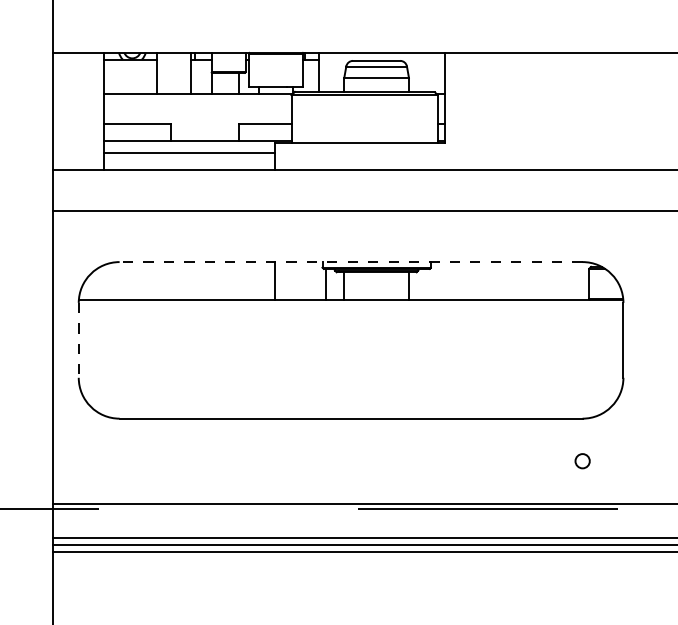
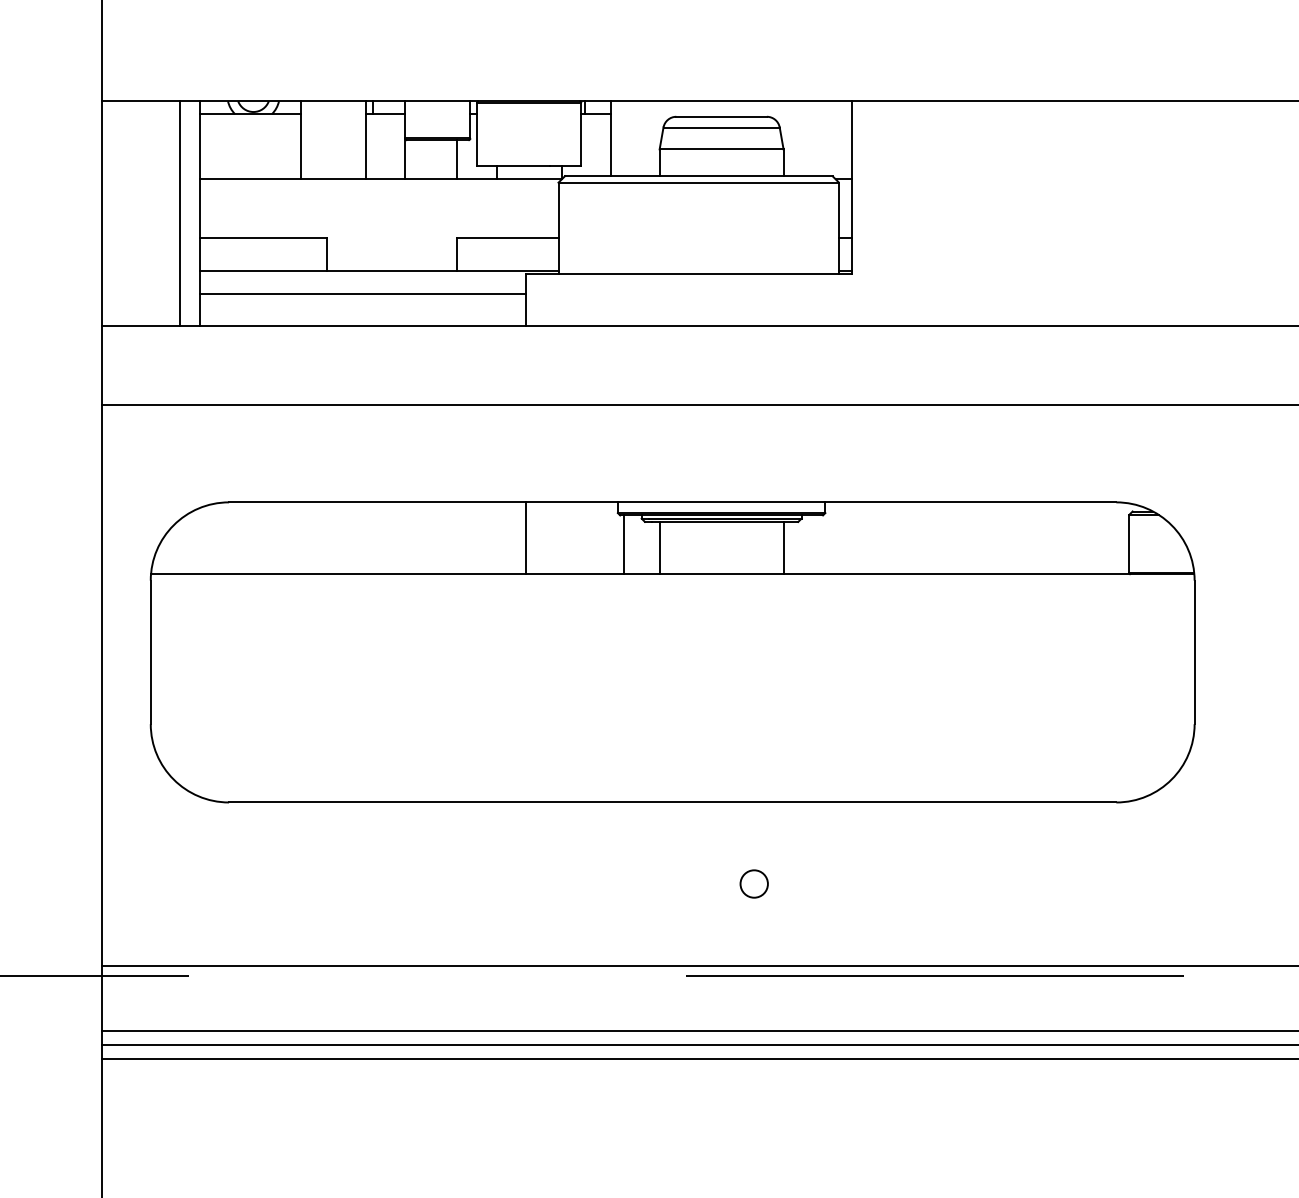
line: (94, 111) -> (180, 213), added
line: (350, 262) -> (671, 503), dashed -> solid
line: (78, 340) -> (150, 652), dashed -> solid
circle: (582, 461) -> (753, 884), moved

